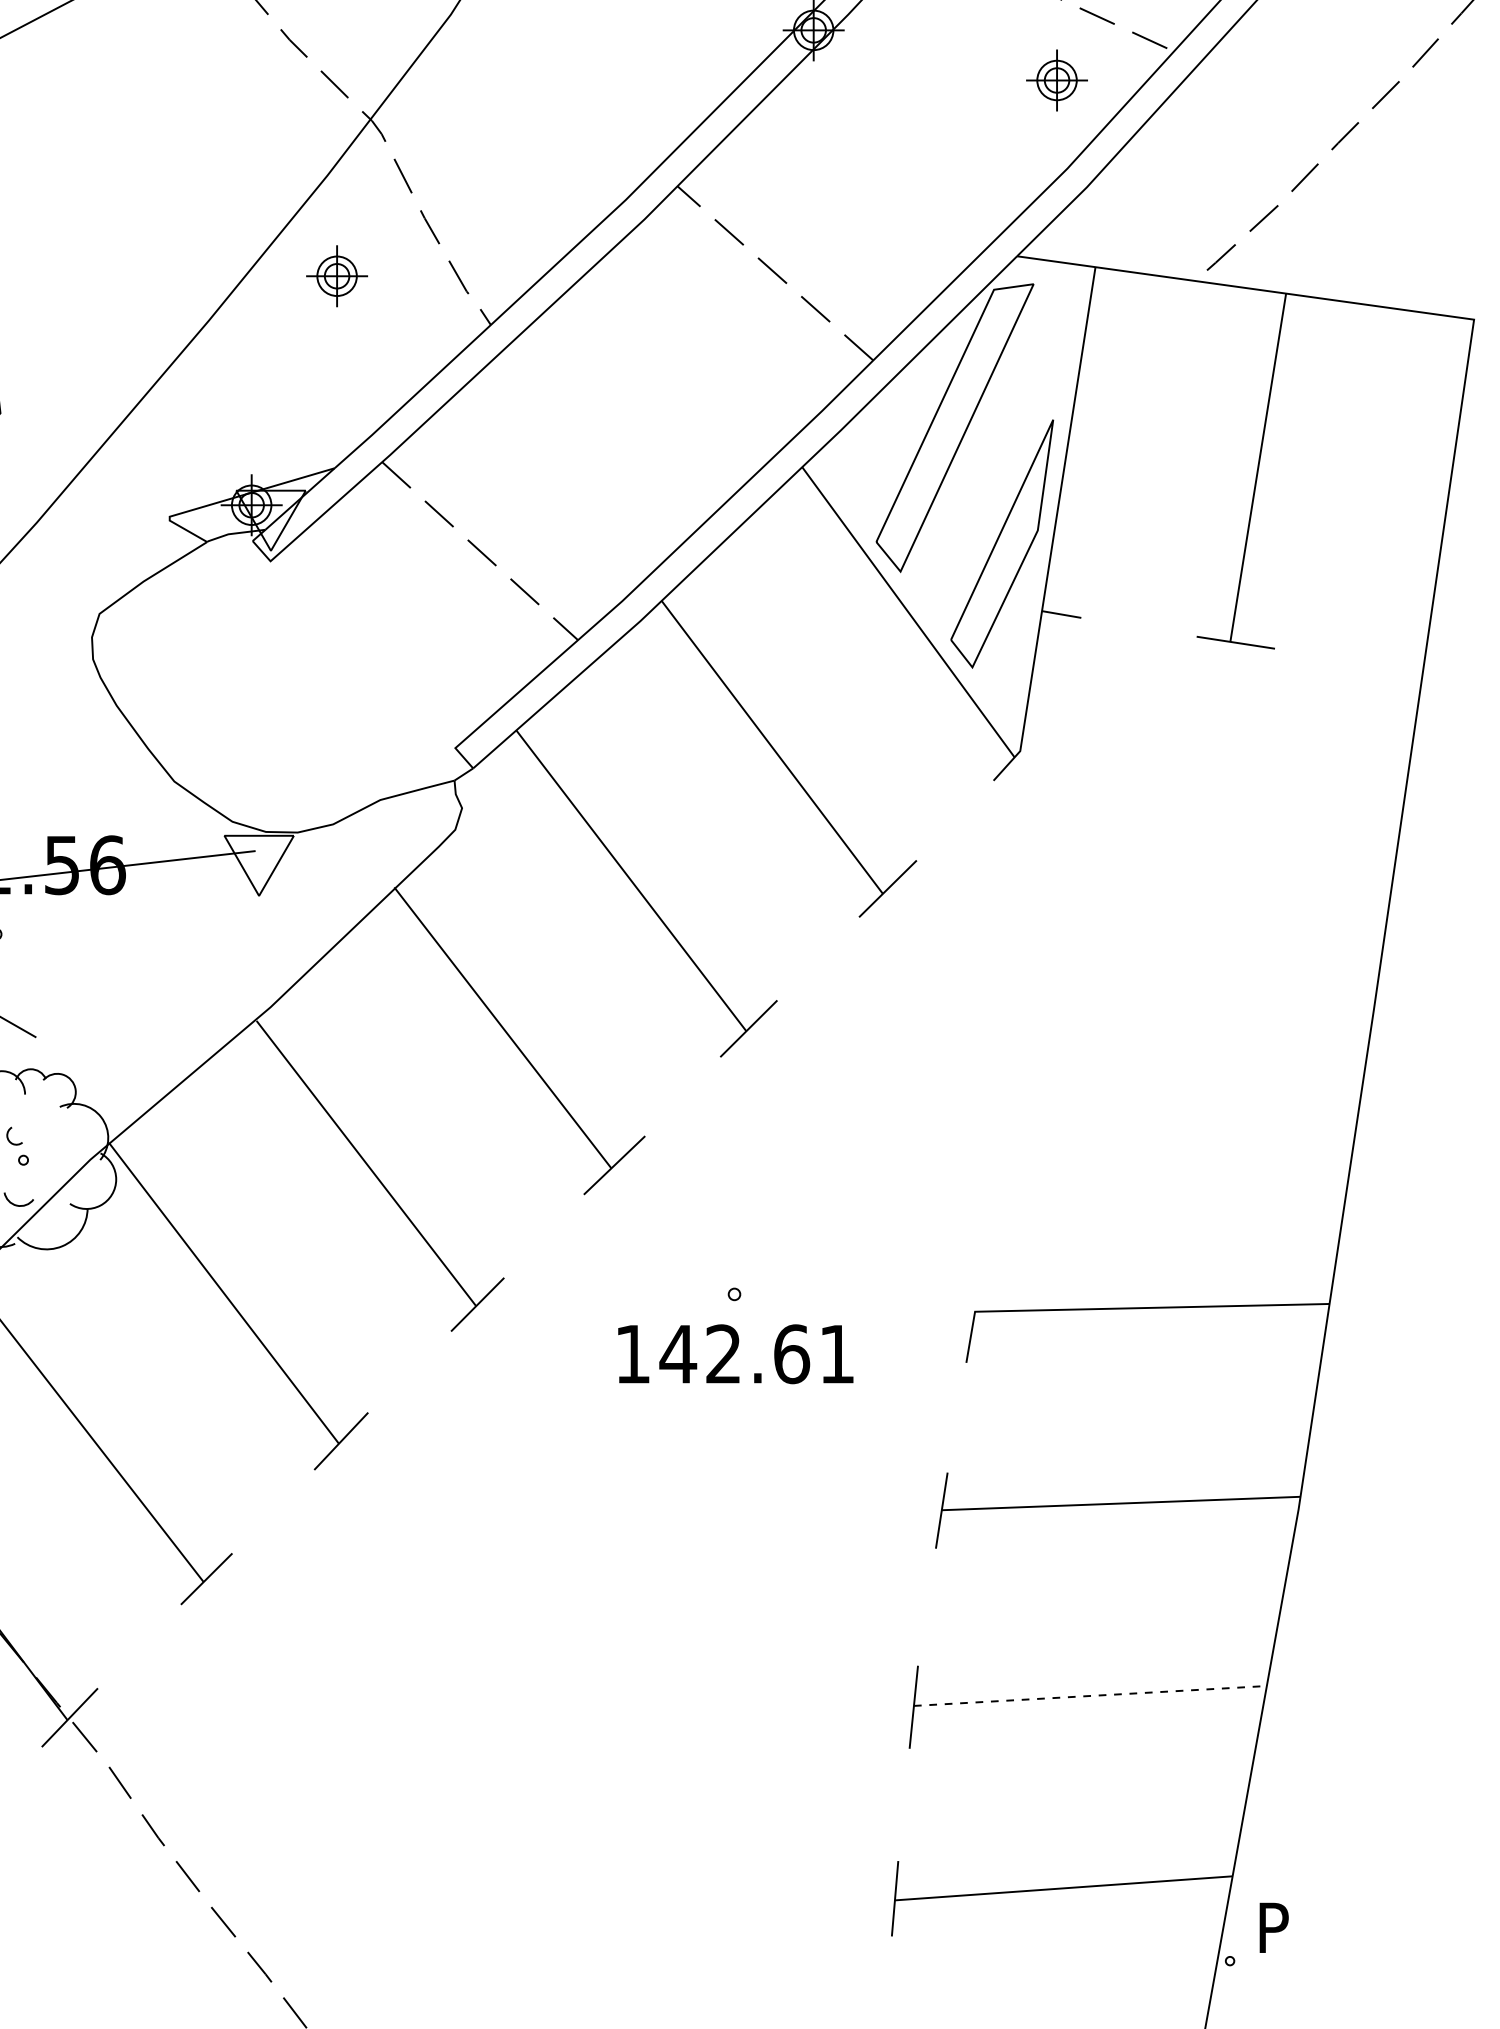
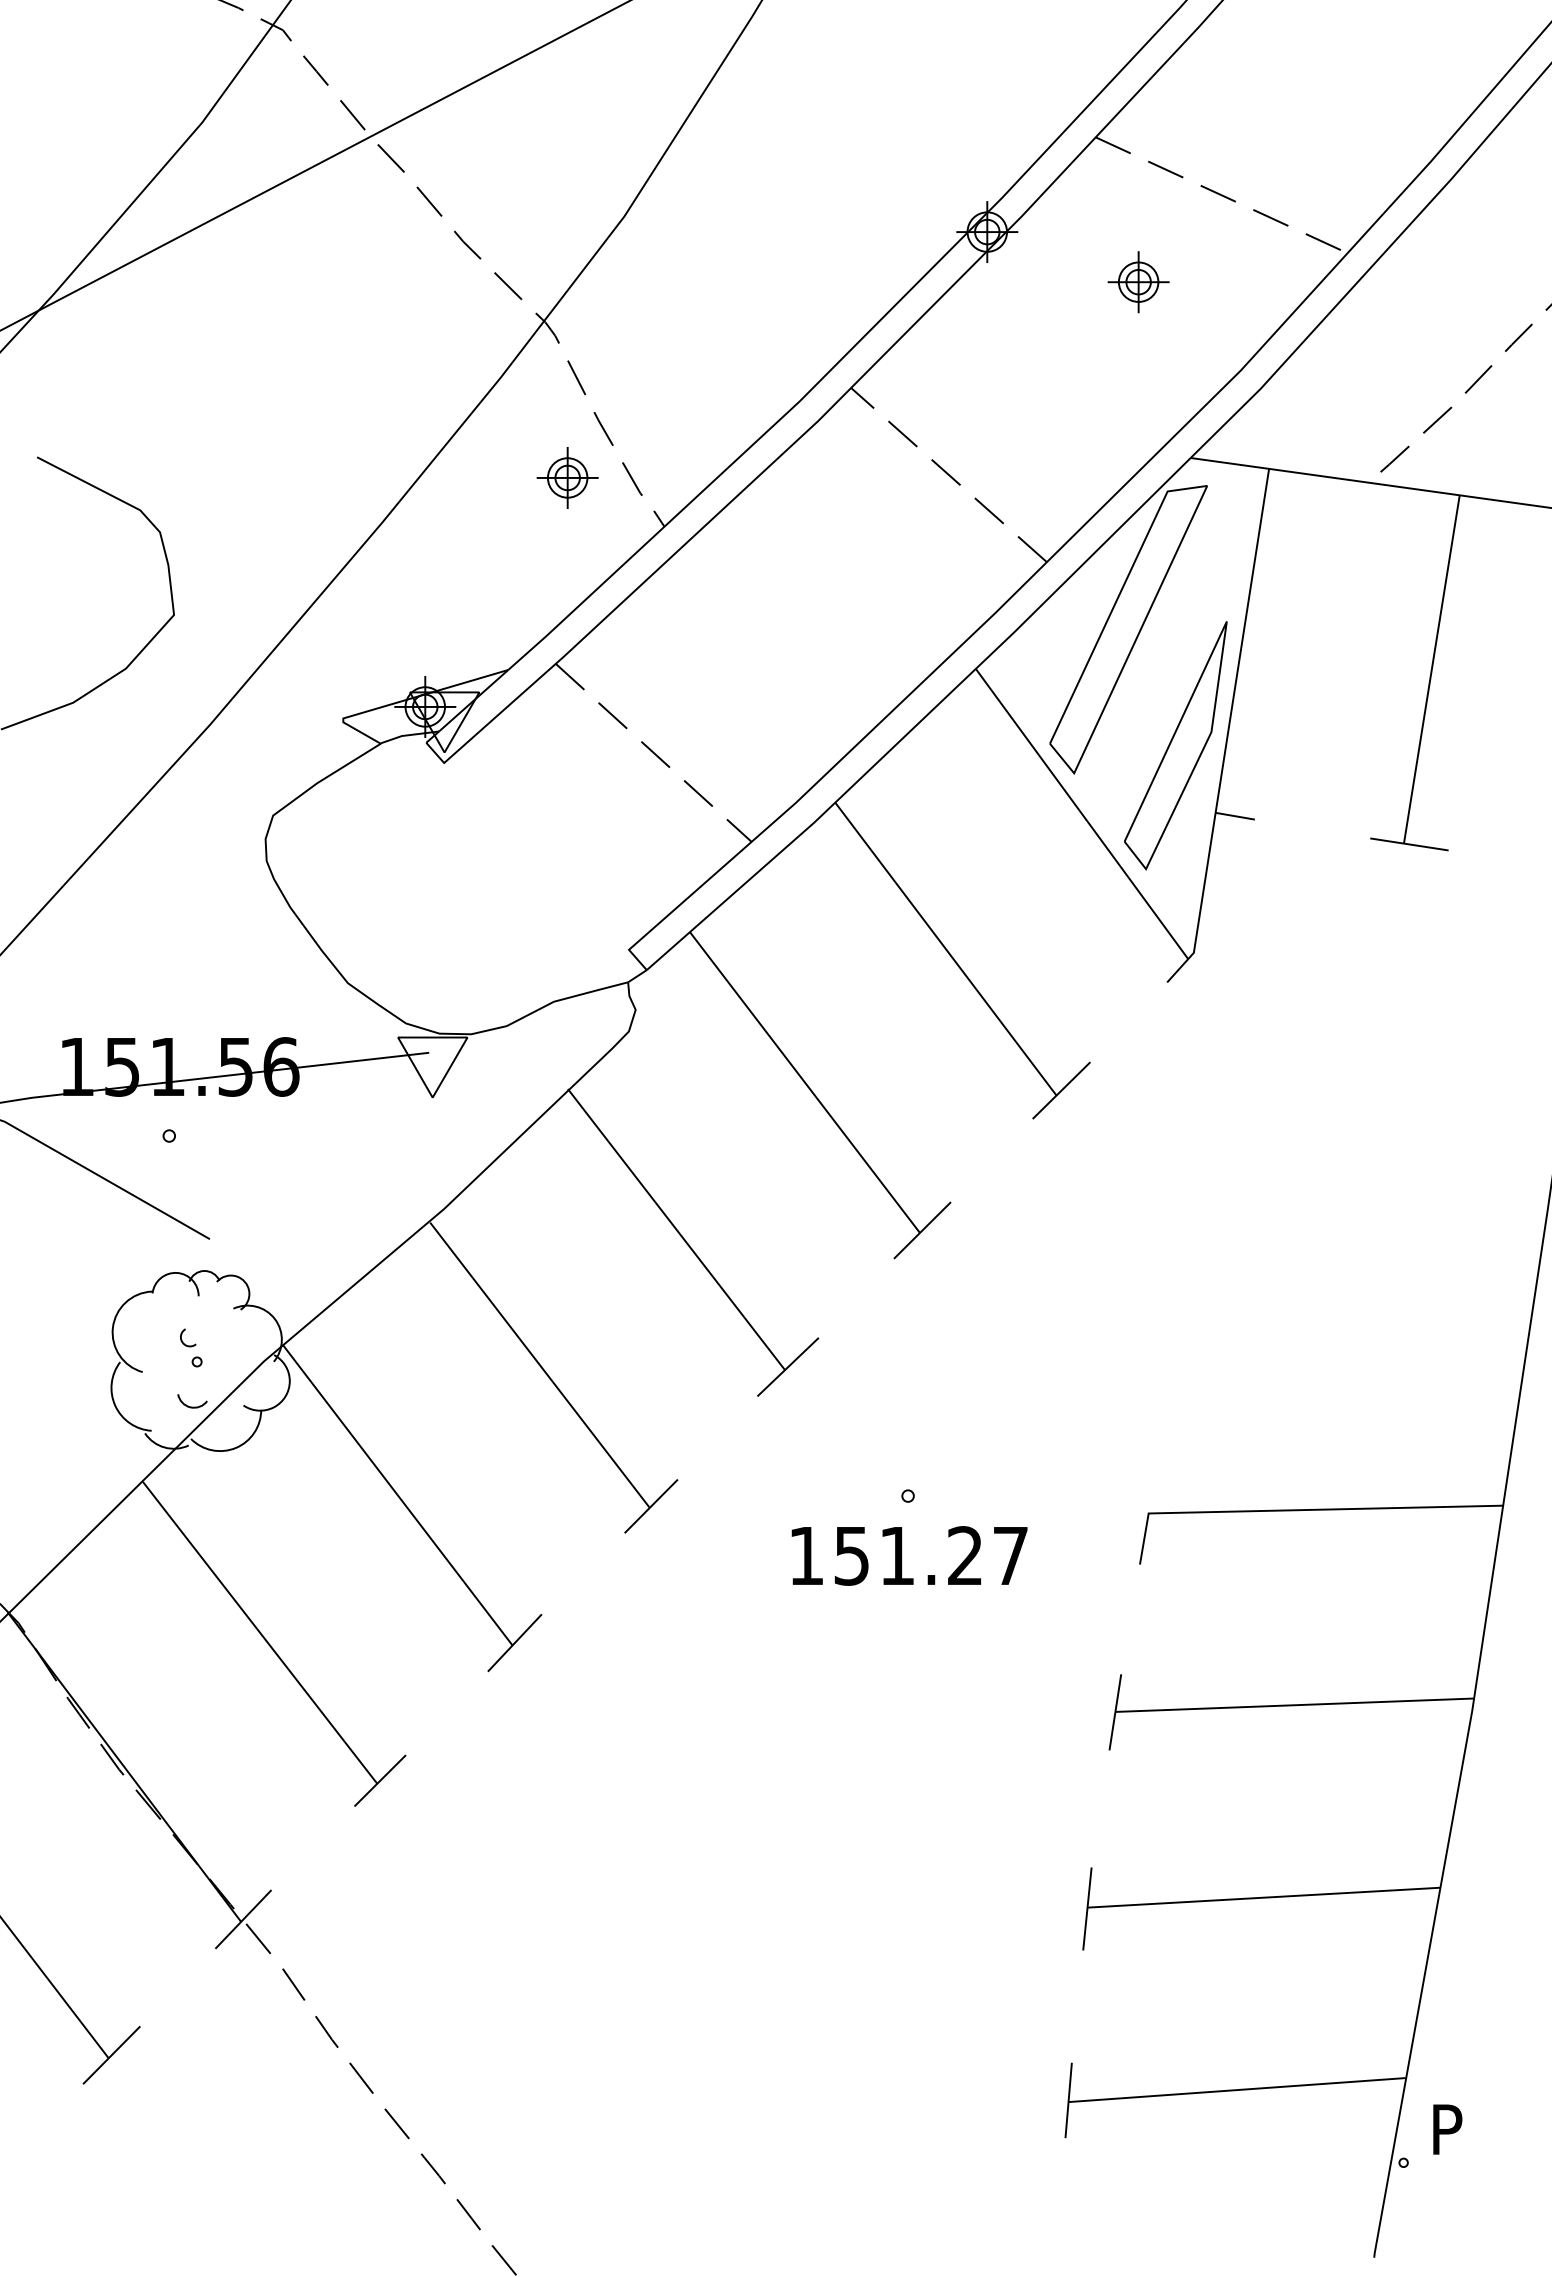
part: (1056, 80) -> (1138, 282), moved
part: (336, 275) -> (567, 477), moved
text: (755, 1353) -> (929, 1555), 142.61 -> 151.27
line: (1089, 1695) -> (1263, 1897), dashed -> solid

